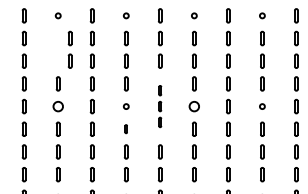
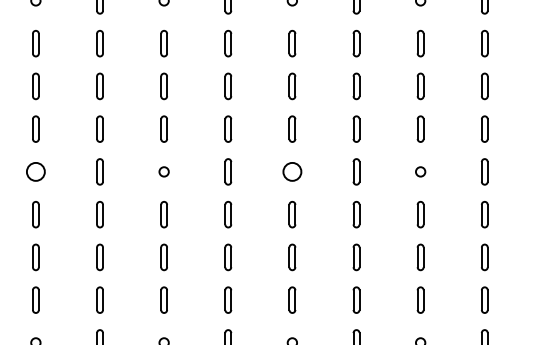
part: (69, 49) -> (34, 64), moved
part: (159, 106) -> (226, 171), size x1.43
part: (125, 128) -> (162, 213), size x1.67

